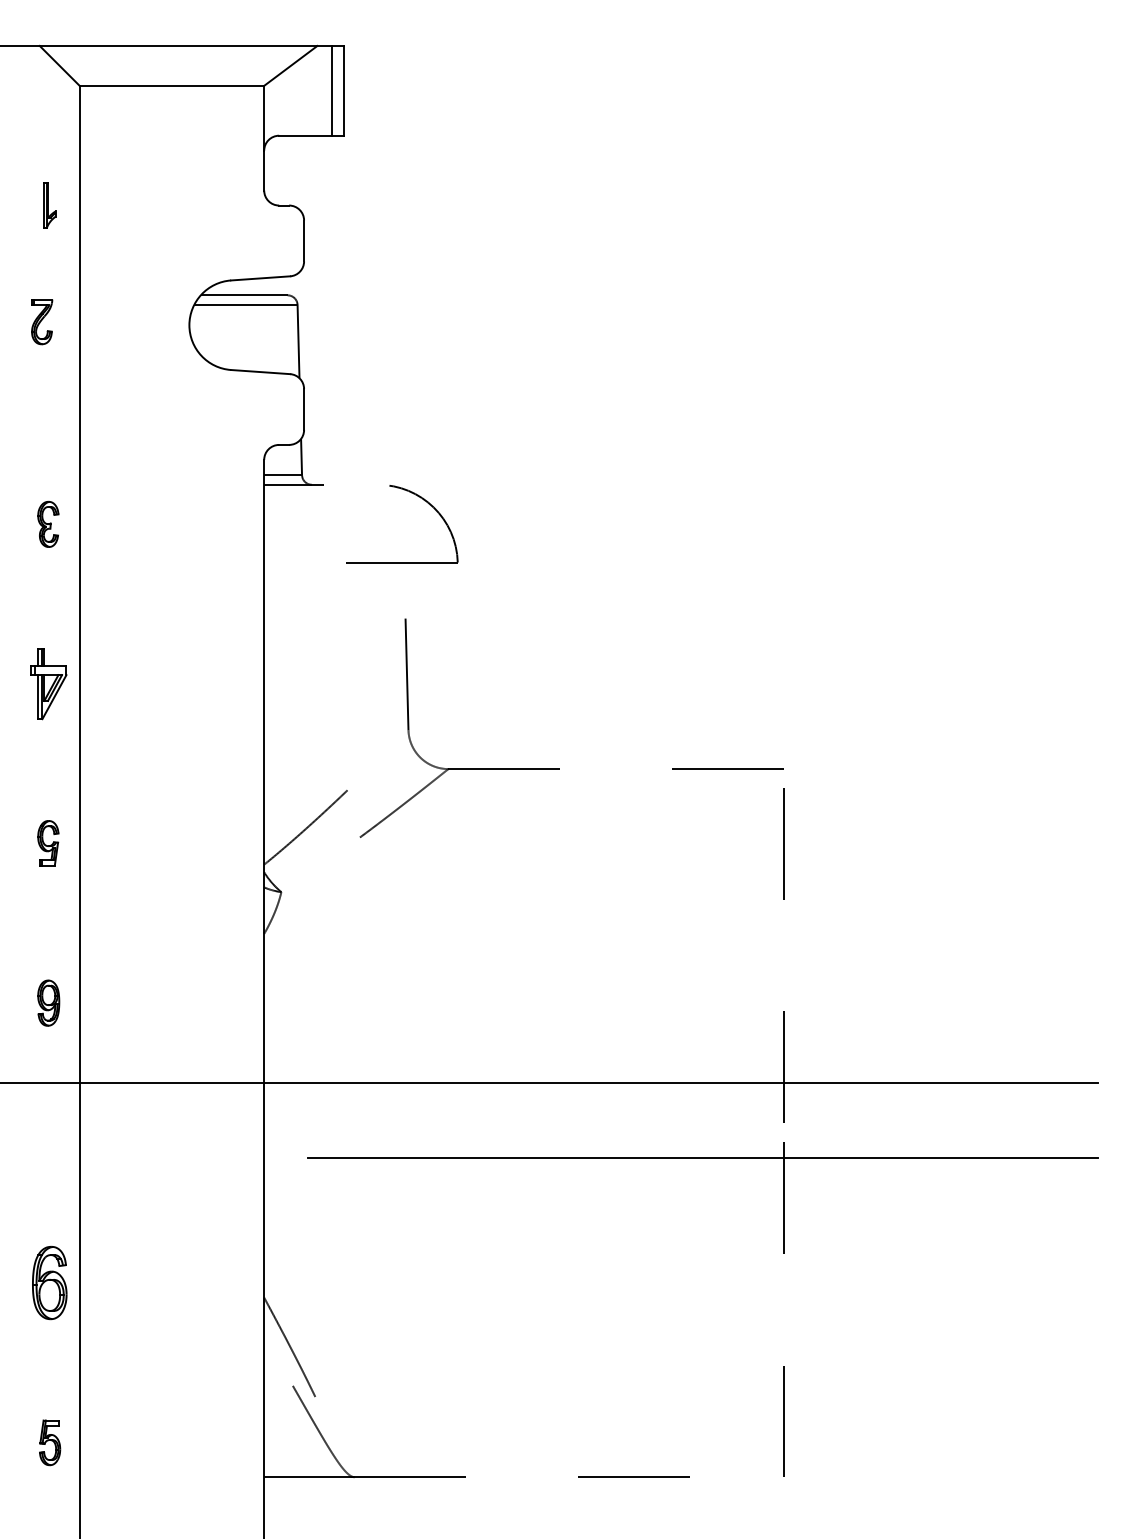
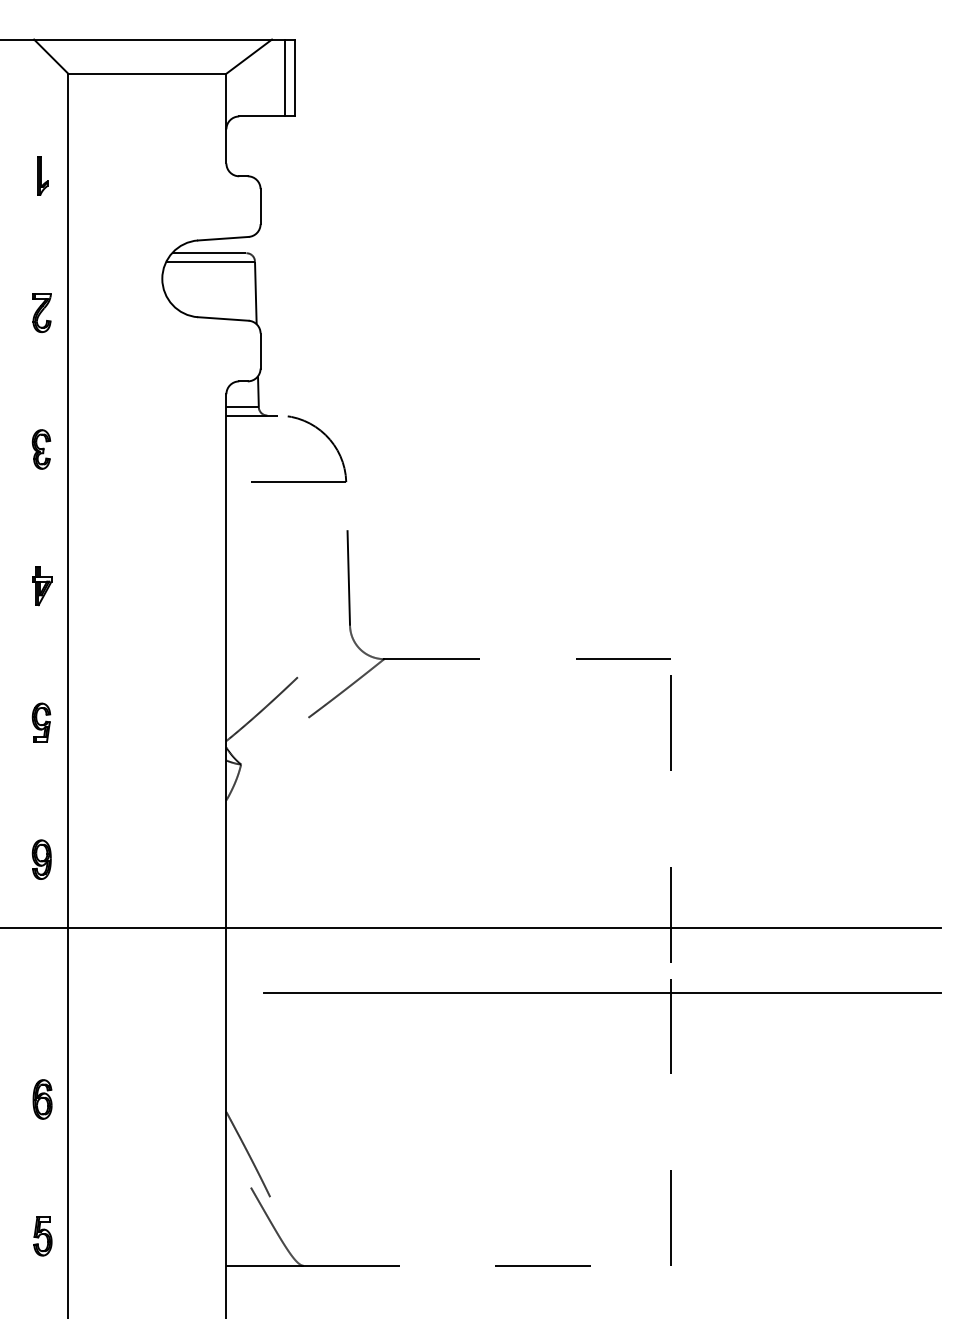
part: (41, 321) -> (41, 312), moved
part: (418, 497) -> (312, 426), moved
part: (49, 684) -> (42, 586), size x0.62
part: (49, 1283) -> (42, 1099), size x0.62

